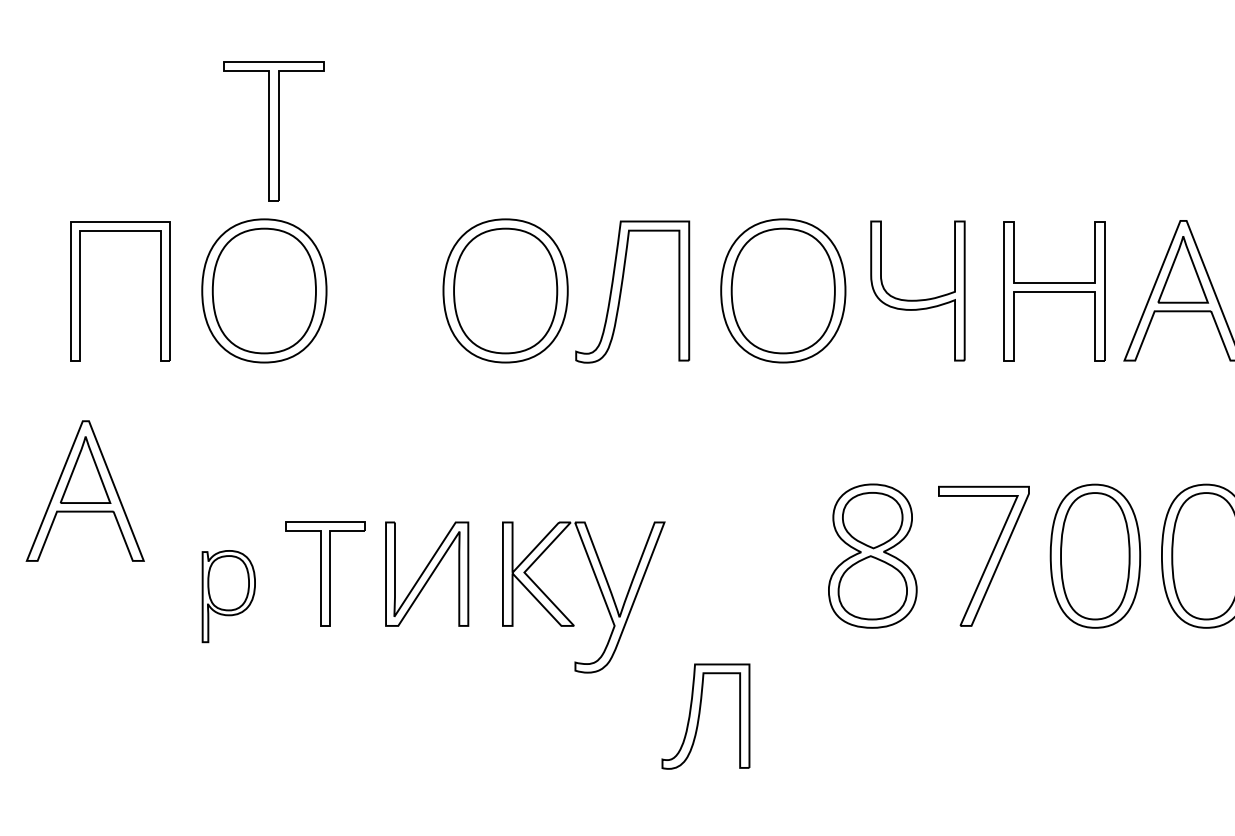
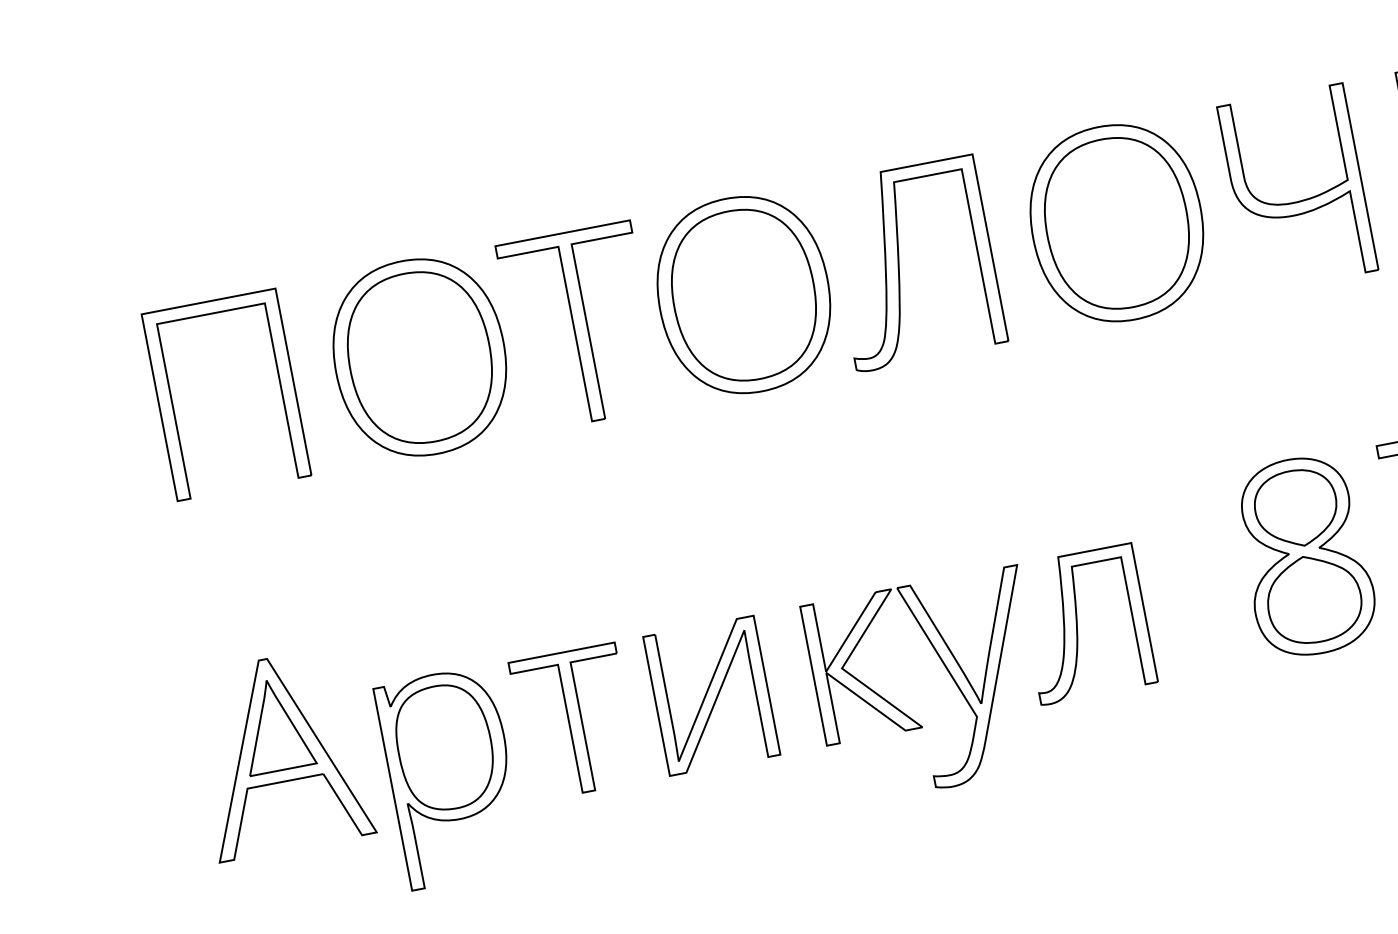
part: (273, 131) -> (580, 327), moved
part: (84, 490) -> (278, 753), moved
part: (228, 596) -> (450, 777), size x1.67
part: (705, 716) -> (1085, 624), moved

